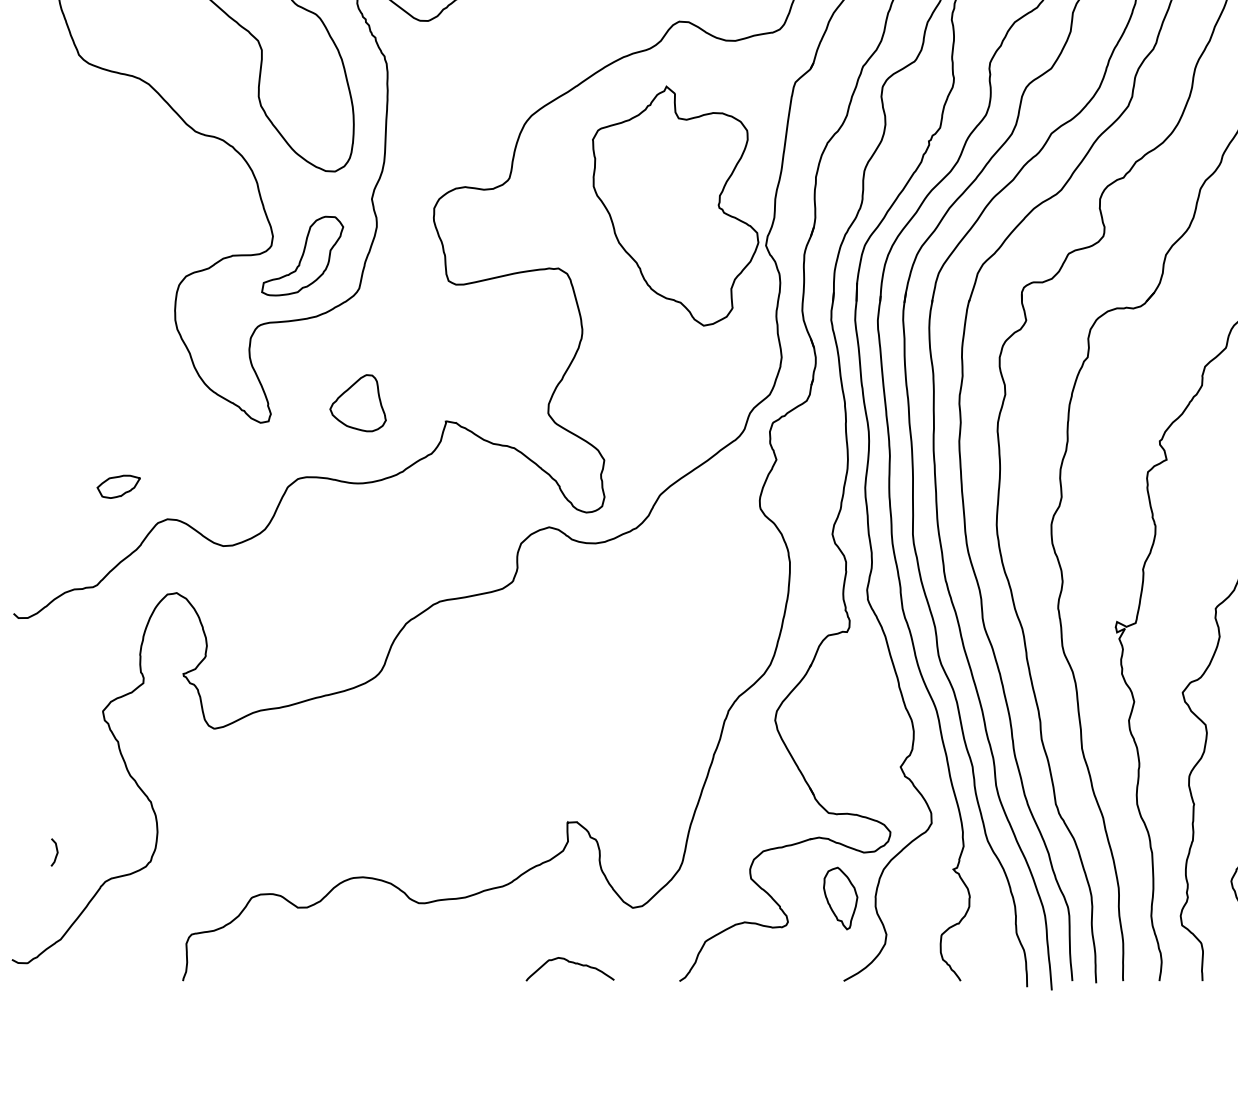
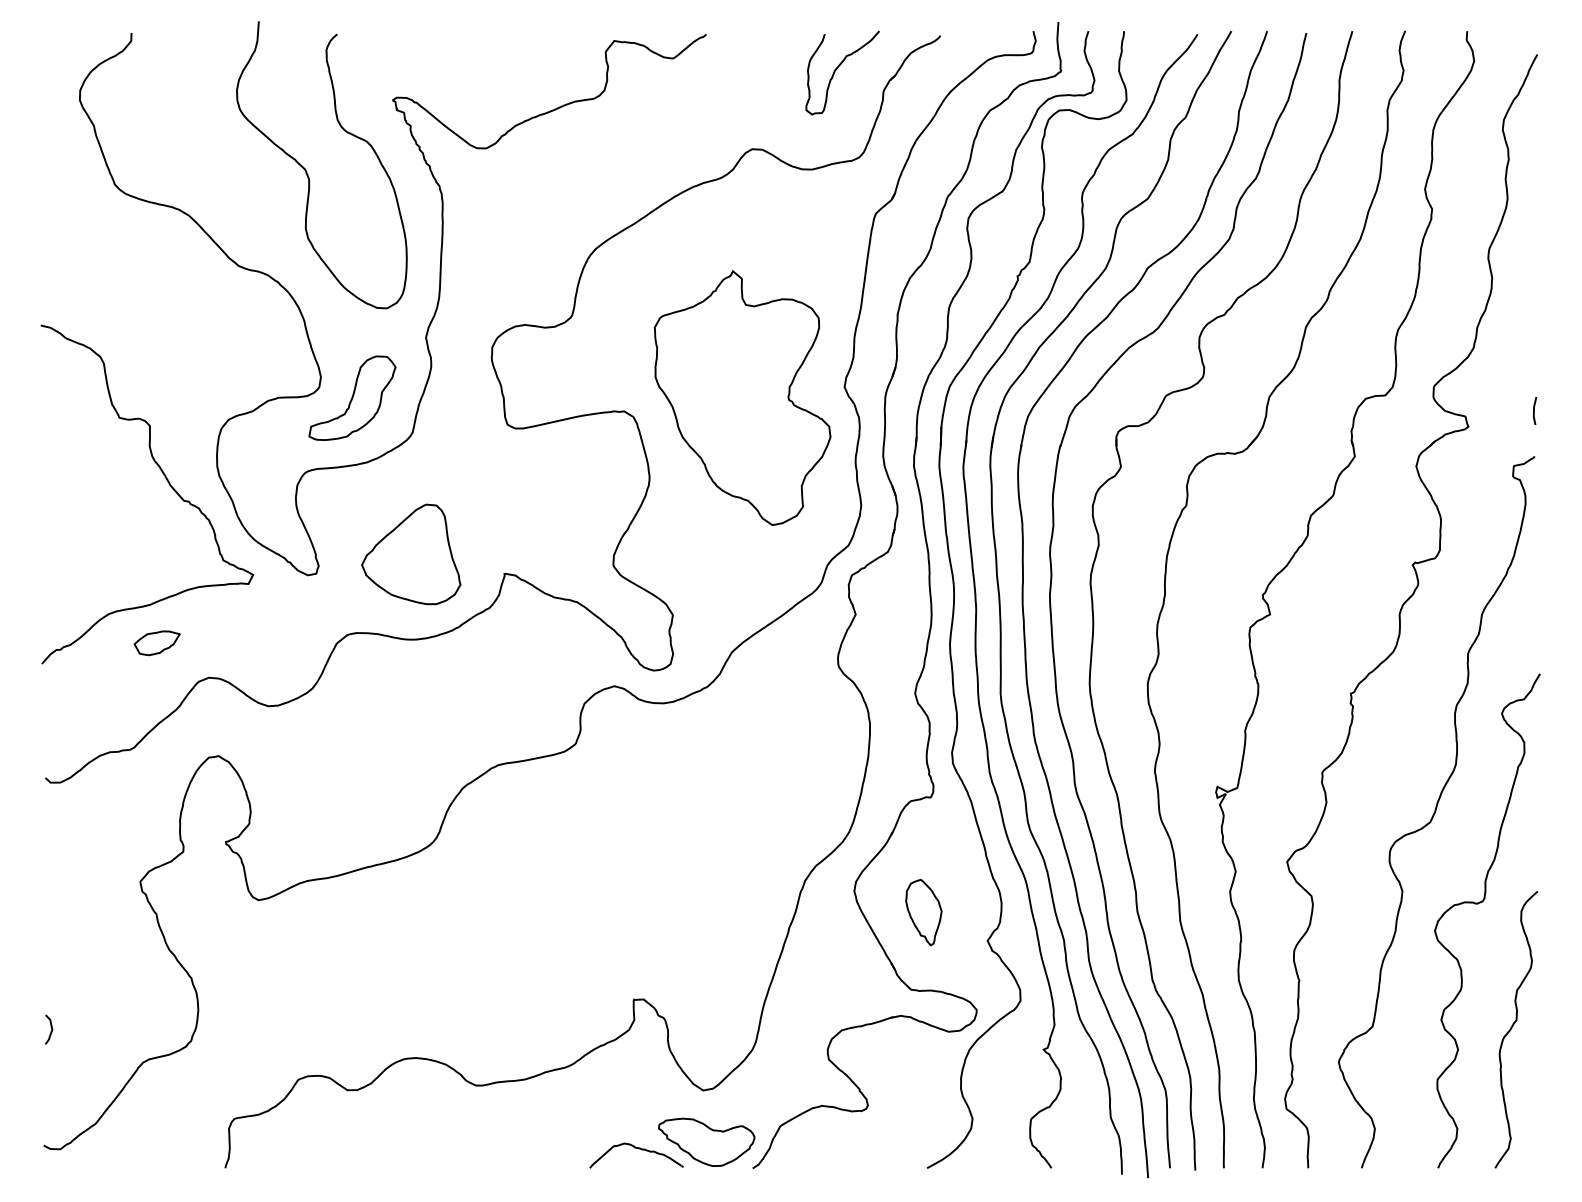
part: (675, 205) -> (742, 397), moved
curve: (129, 337) -> (168, 484), added
part: (358, 403) -> (411, 554), size x1.67
curve: (56, 852) -> (51, 1029), moved
part: (840, 898) -> (923, 912), moved
part: (635, 955) -> (706, 1141), added

